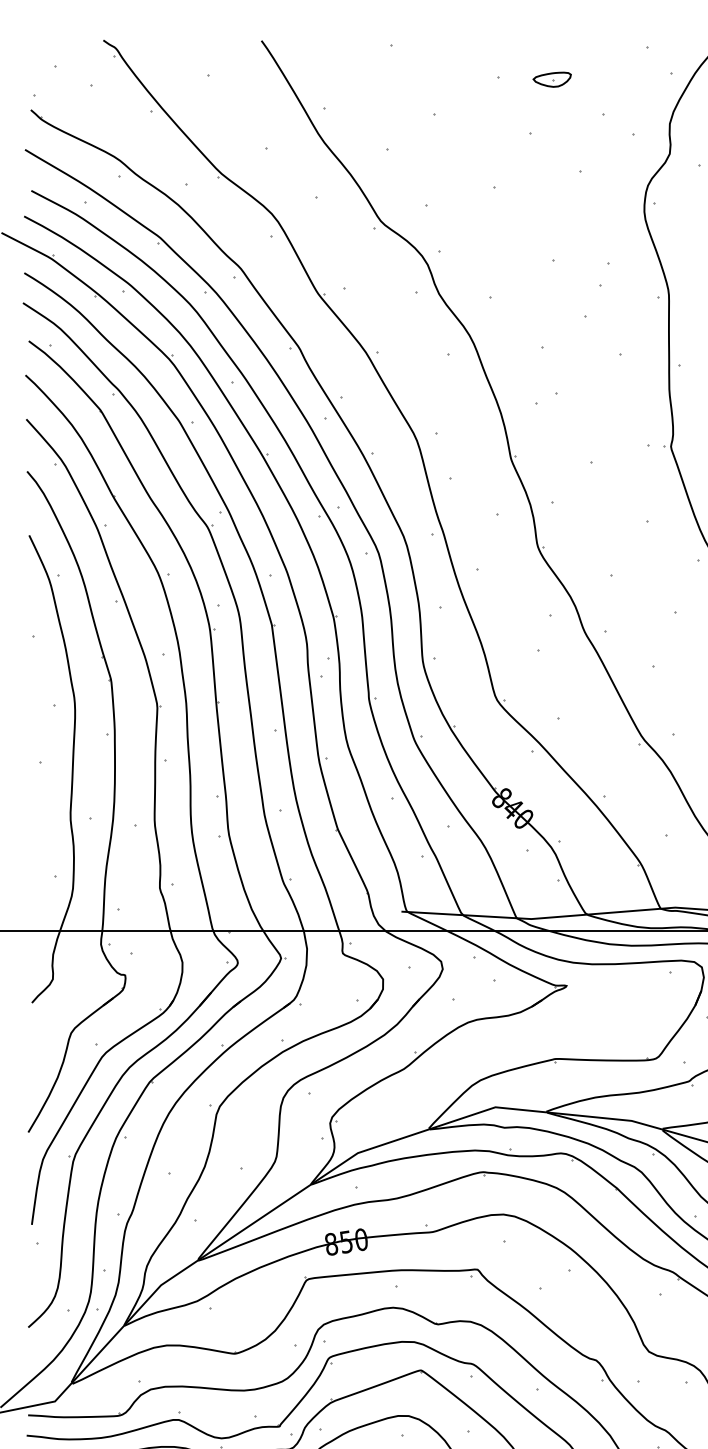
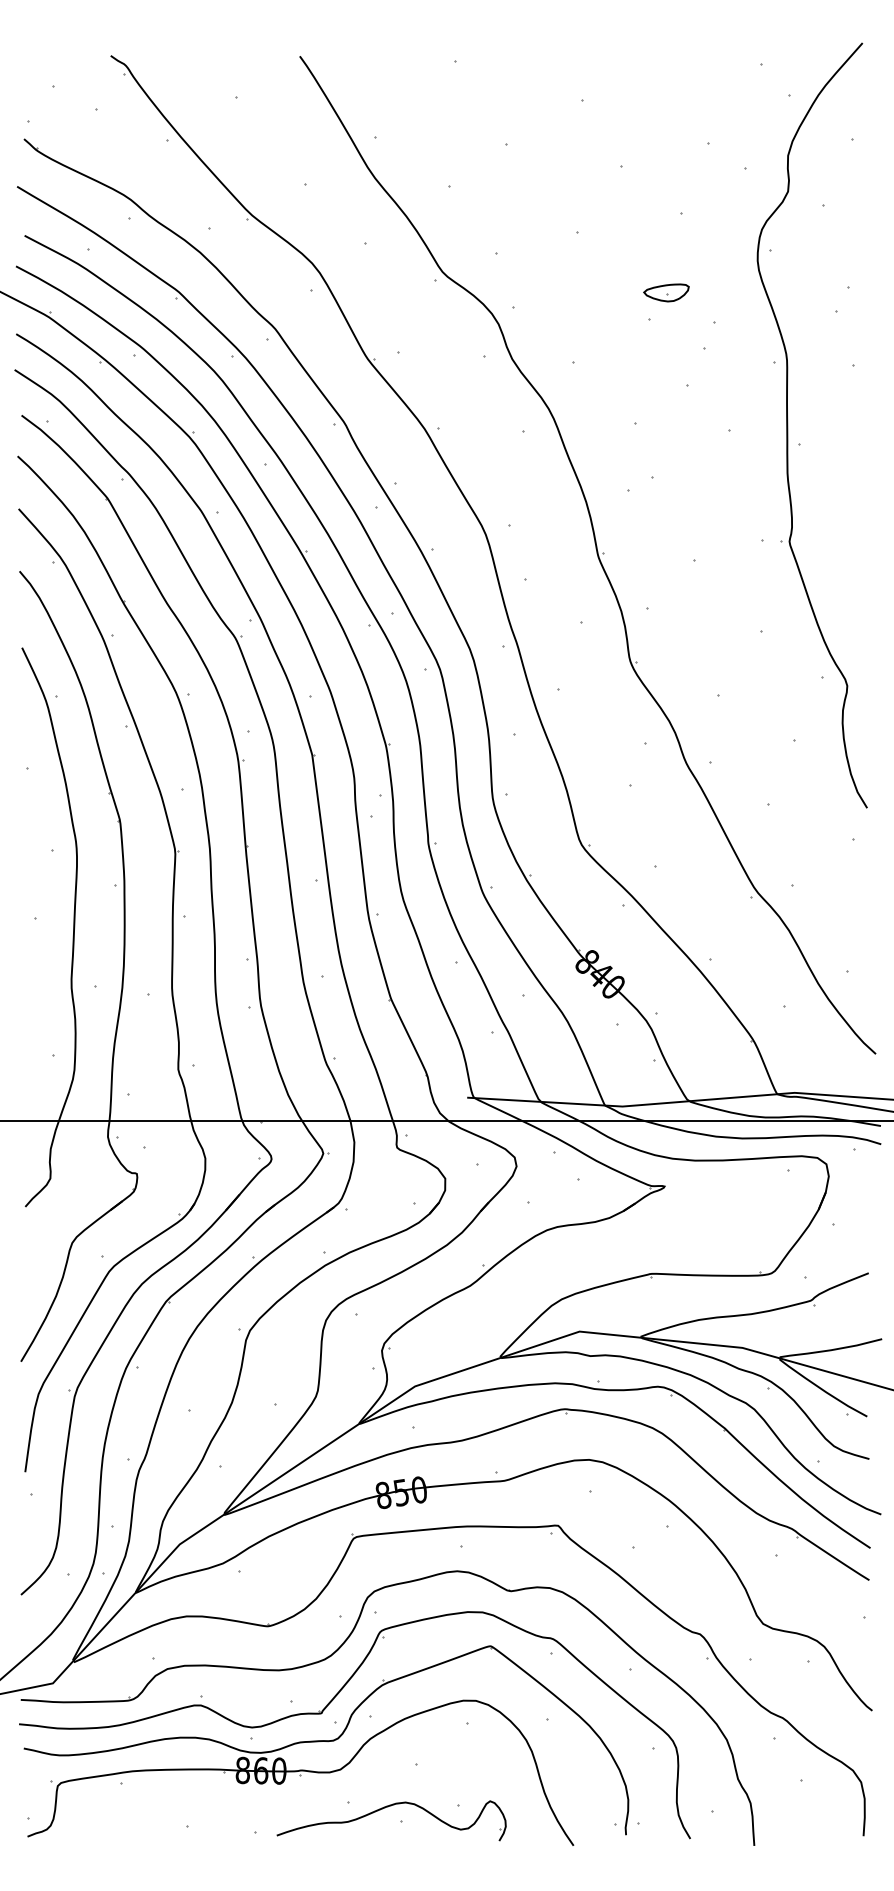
part: (552, 79) -> (666, 292), moved

